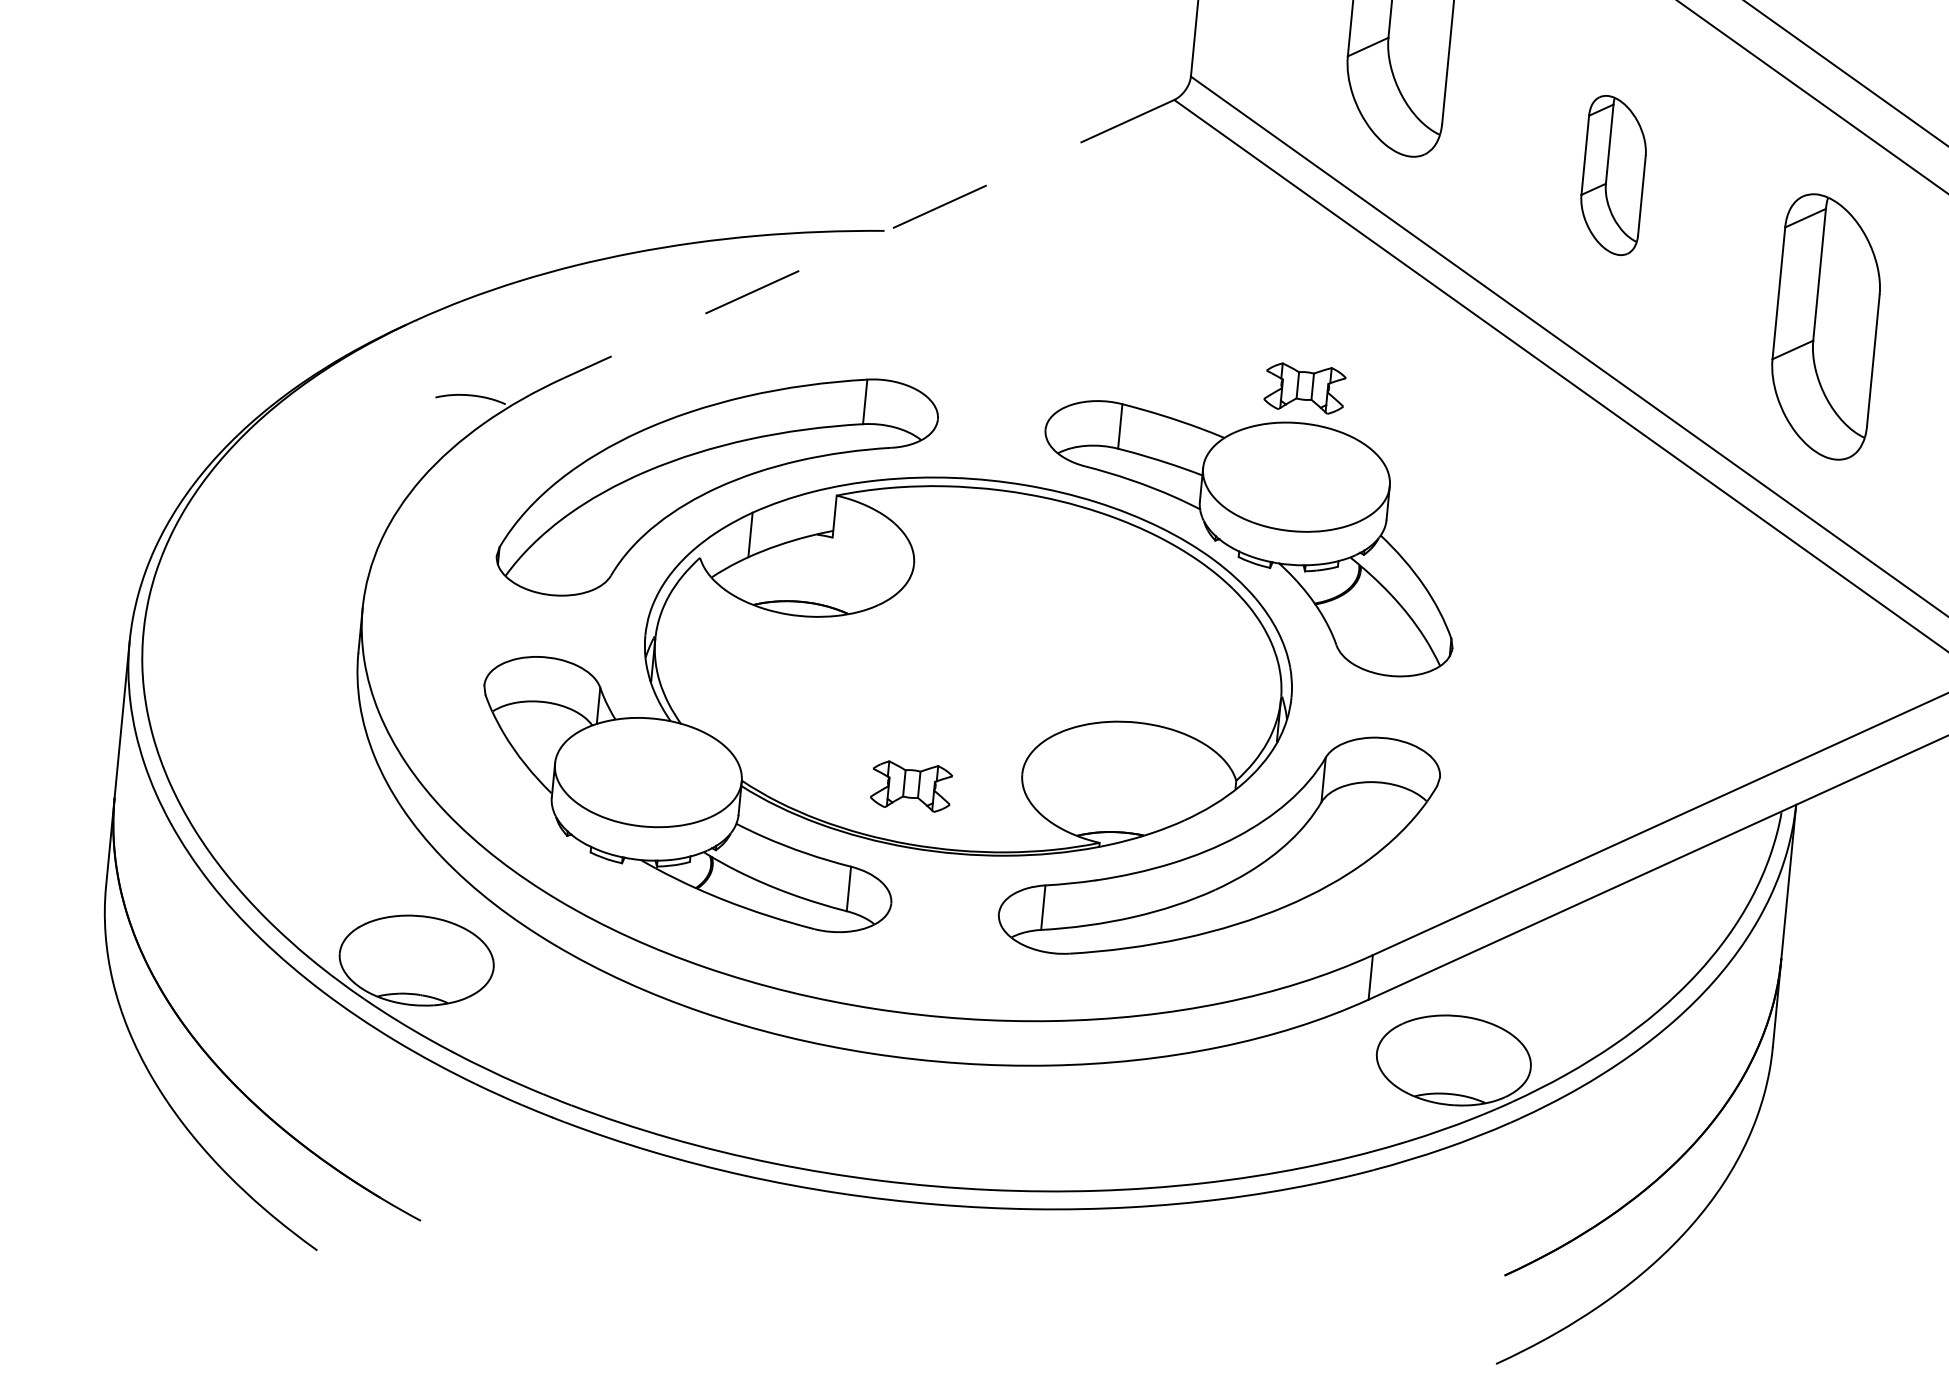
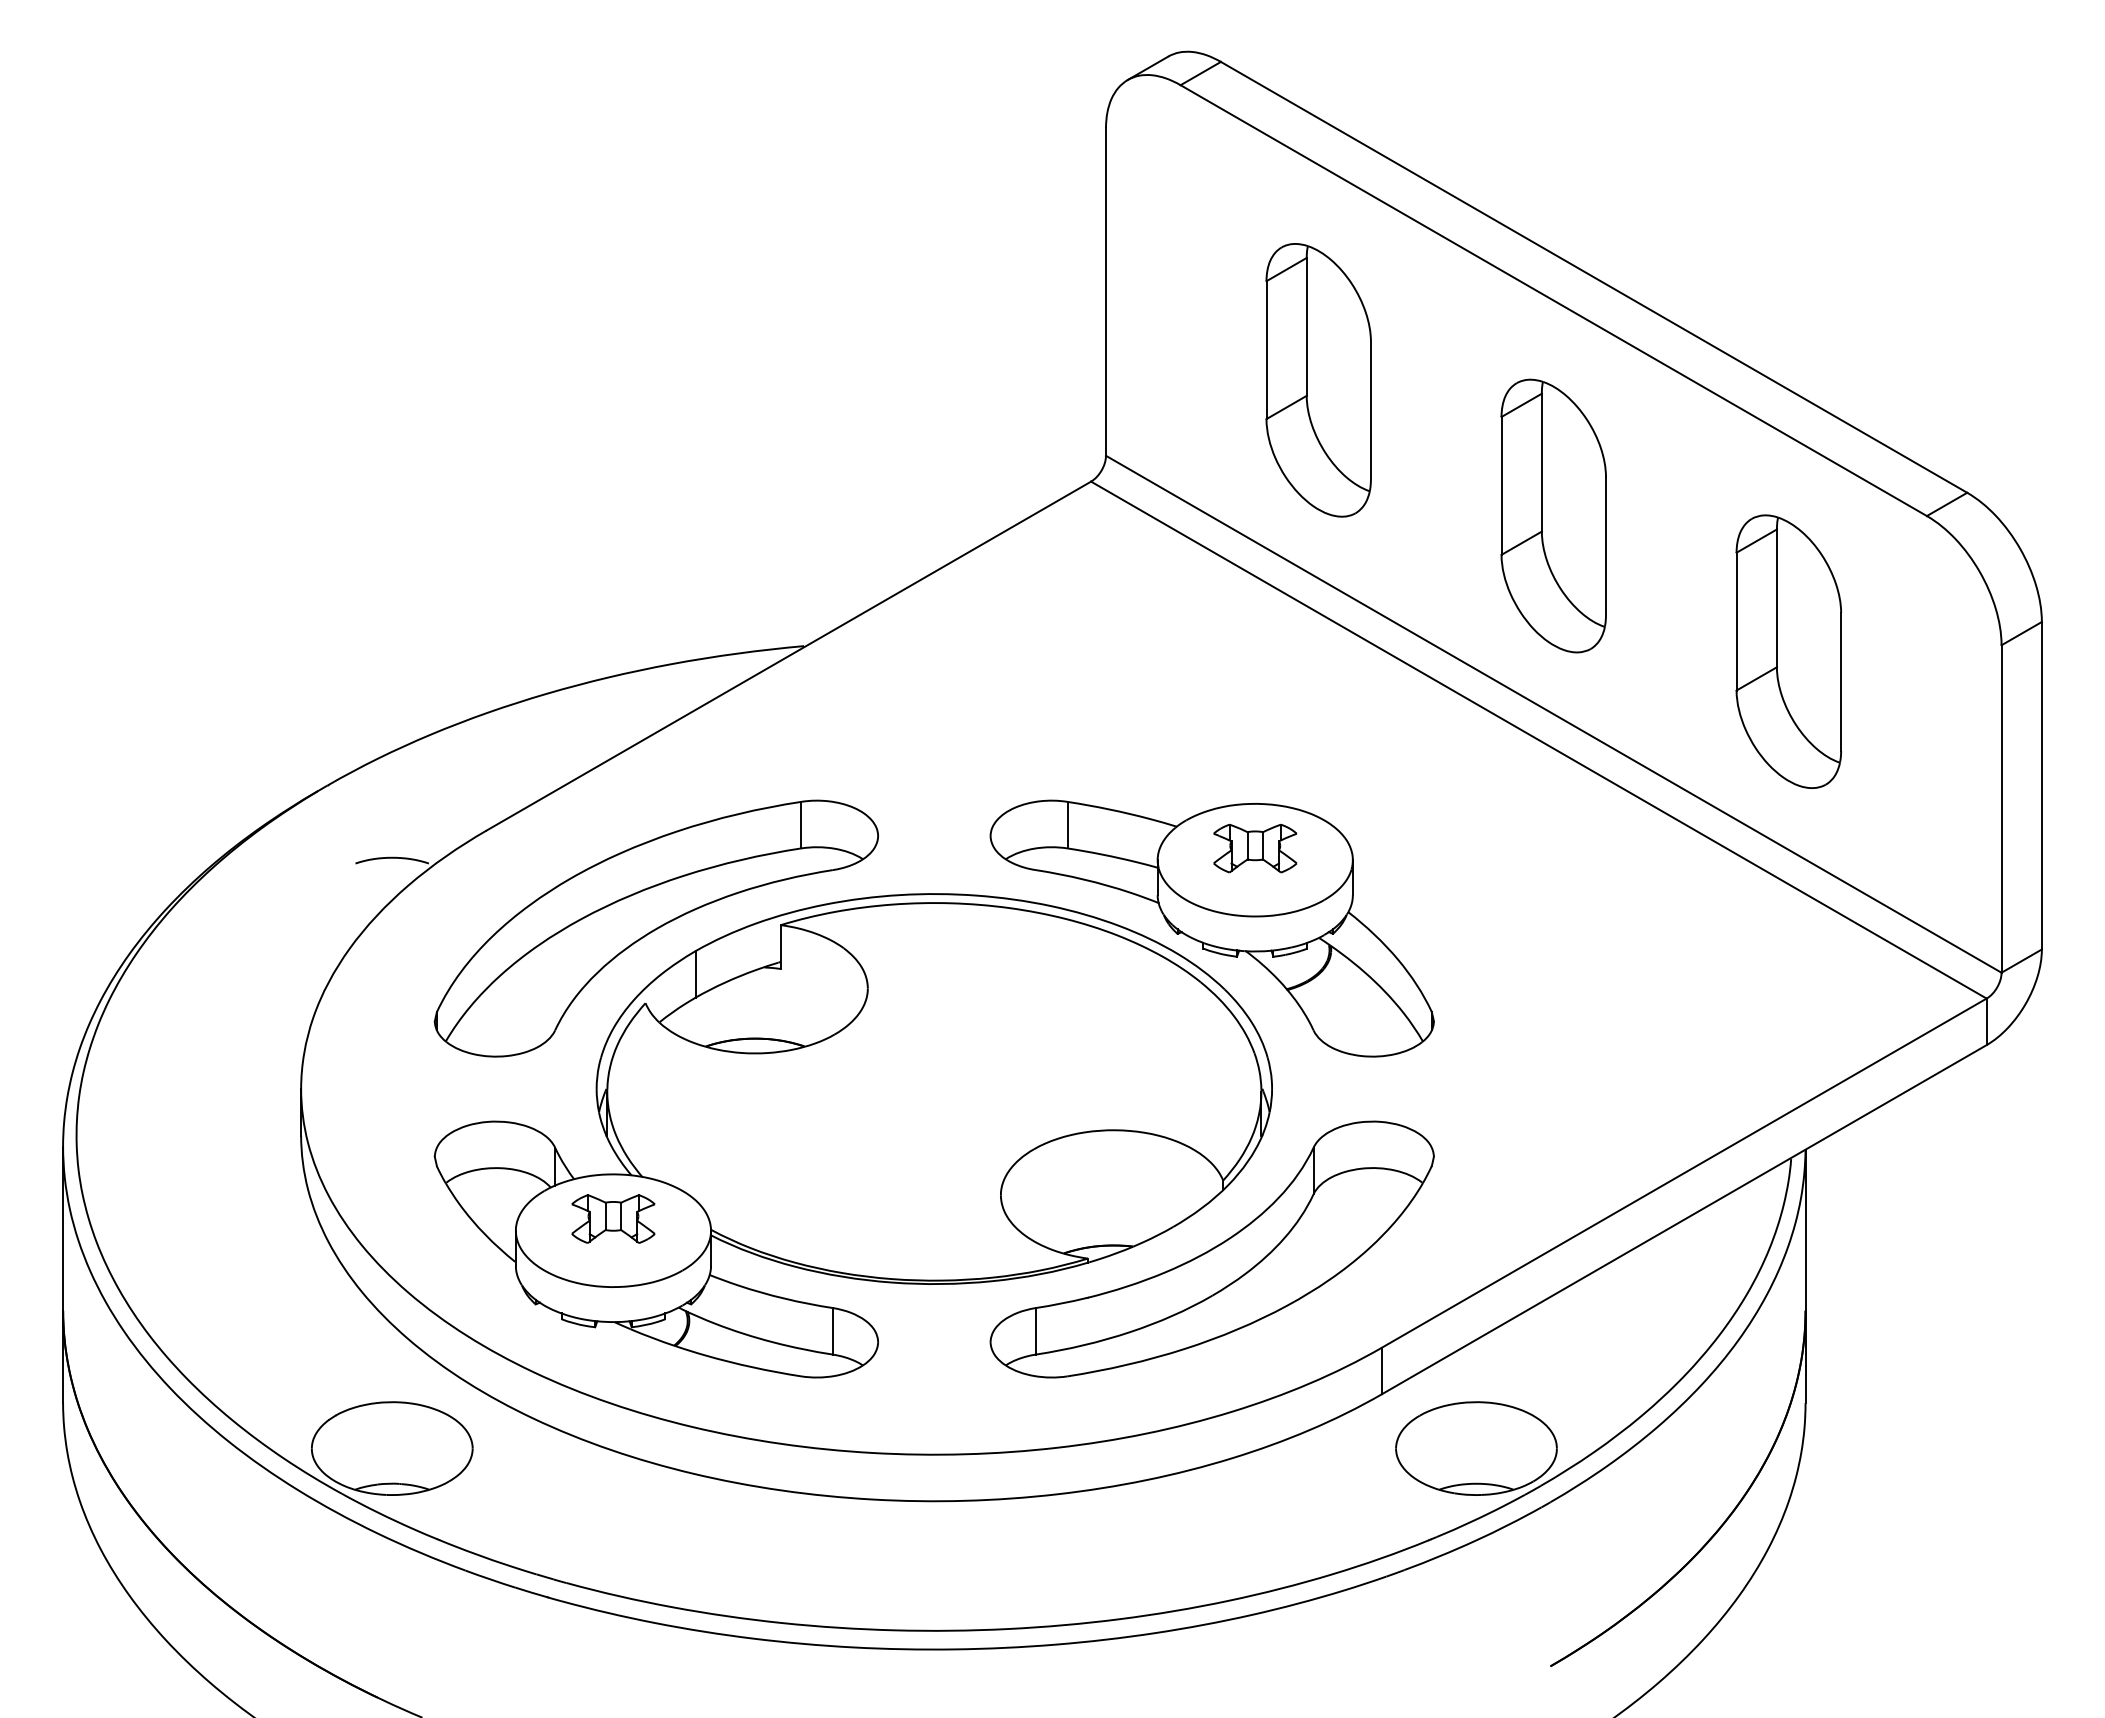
part: (1613, 174) -> (1553, 515), size x1.67
line: (868, 239) -> (788, 656), dashed -> solid
part: (1305, 388) -> (1255, 848), moved
part: (911, 786) -> (613, 1218), moved

